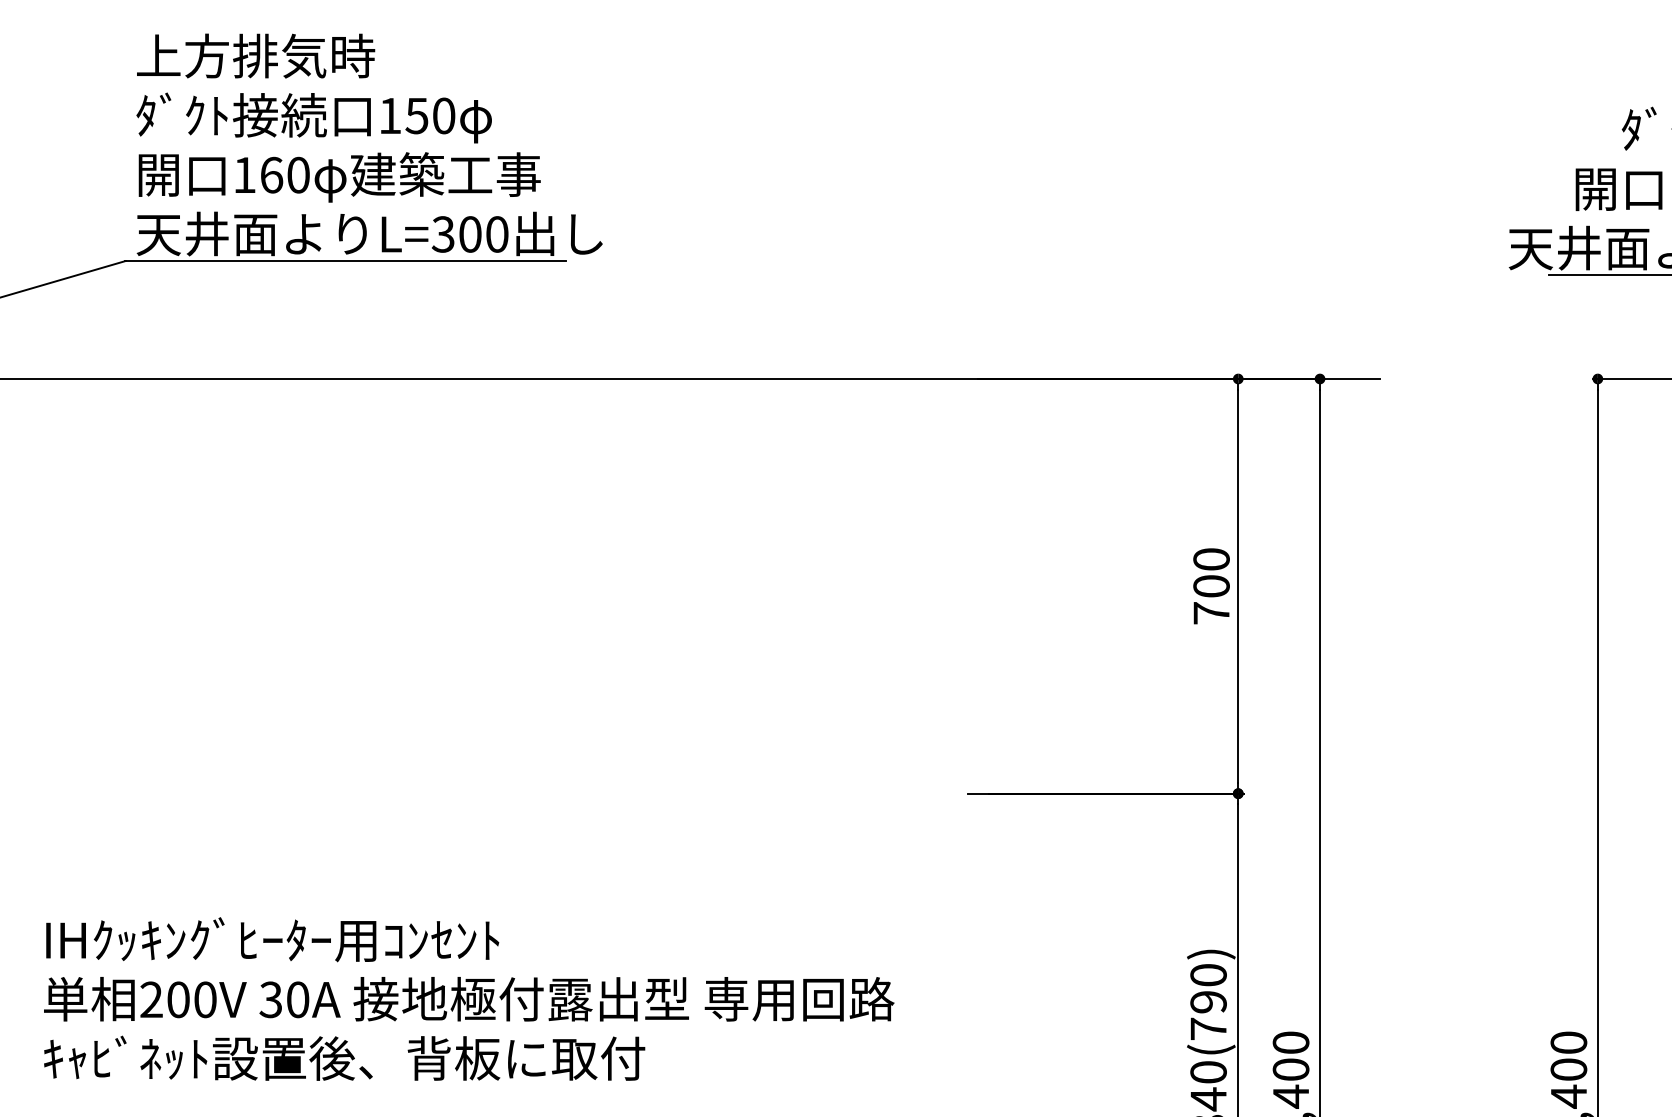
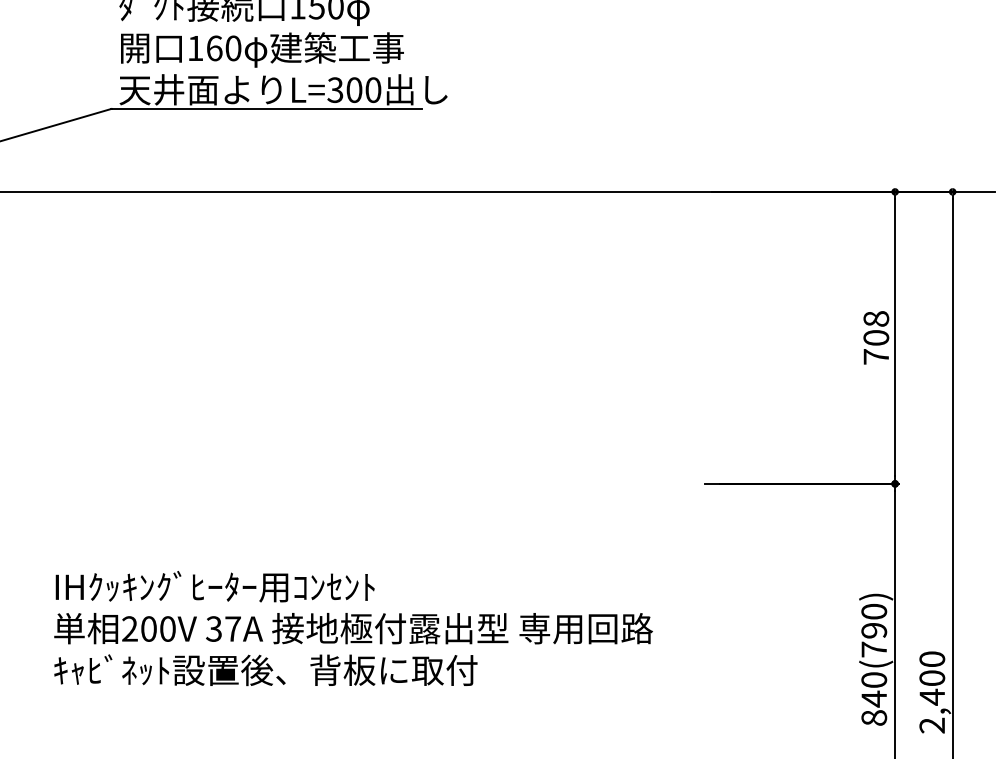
text: (1211, 559) -> (876, 319), 700 -> 708
text: (298, 999) -> (233, 628), 30A -> 37A

